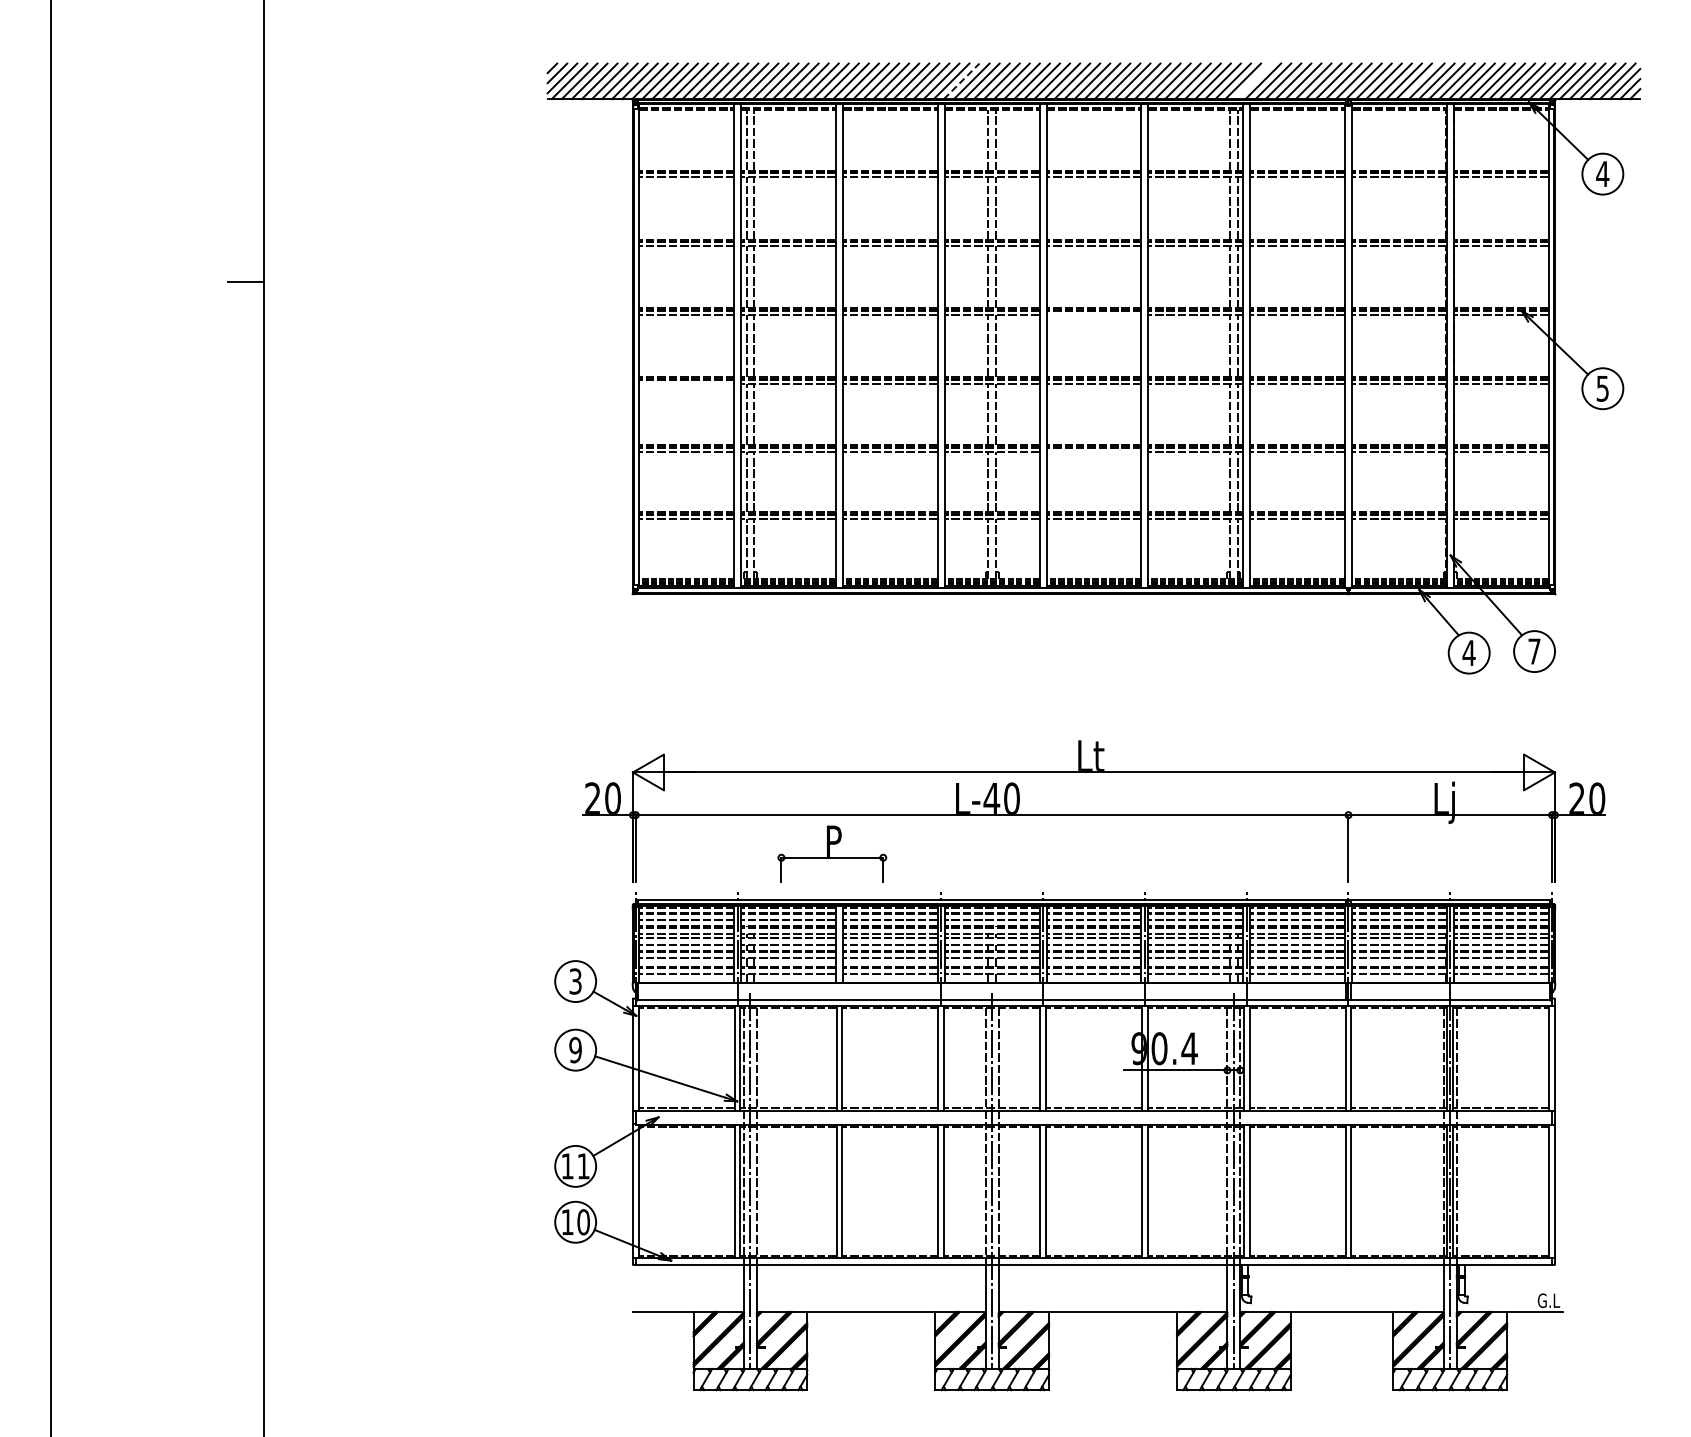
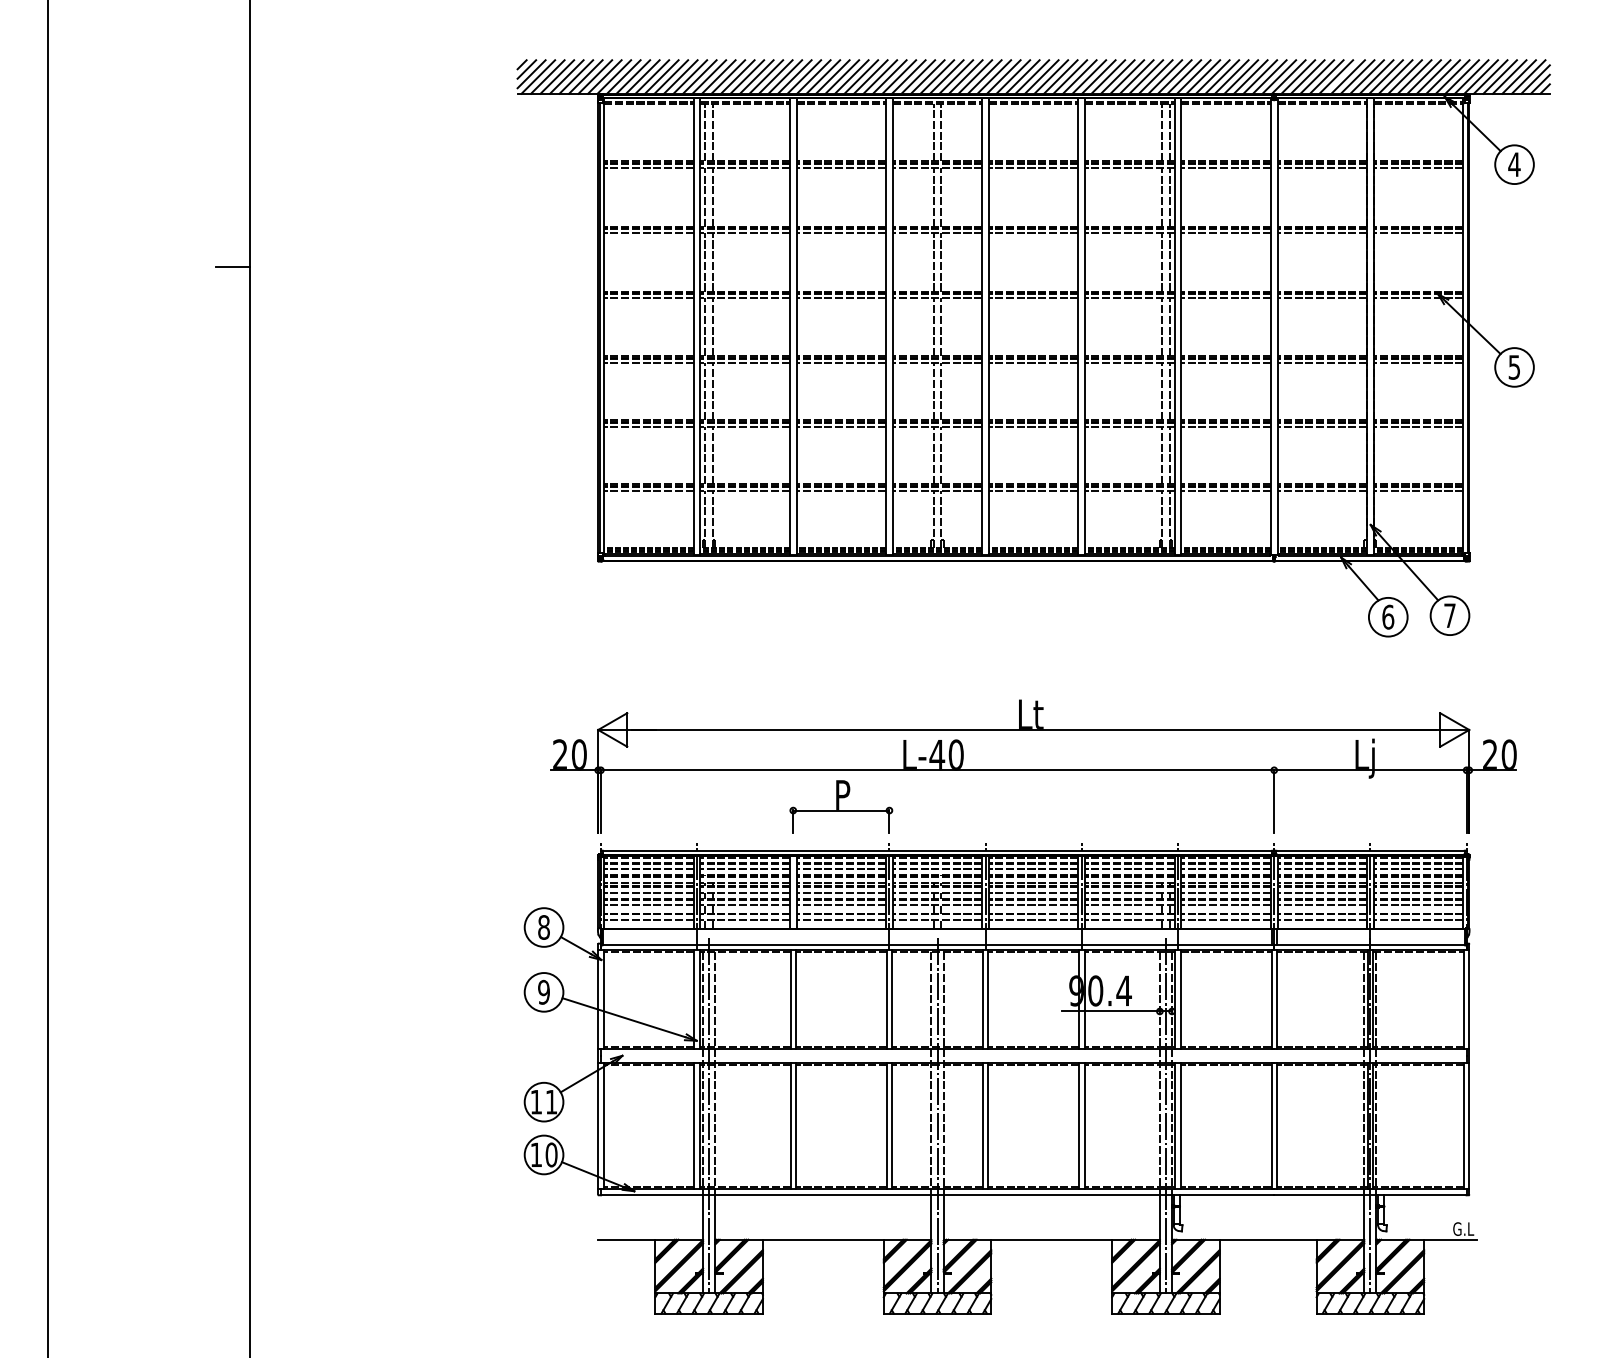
line: (962, 80) -> (909, 76), dashed -> solid
line: (1253, 81) -> (1184, 77), added
line: (1093, 315) -> (1033, 298), added
line: (686, 383) -> (648, 362), added
line: (1093, 451) -> (1033, 426), added
text: (1468, 652) -> (1387, 616), 4 -> 6
part: (832, 853) -> (841, 806), moved
text: (575, 981) -> (543, 927), 3 -> 8

